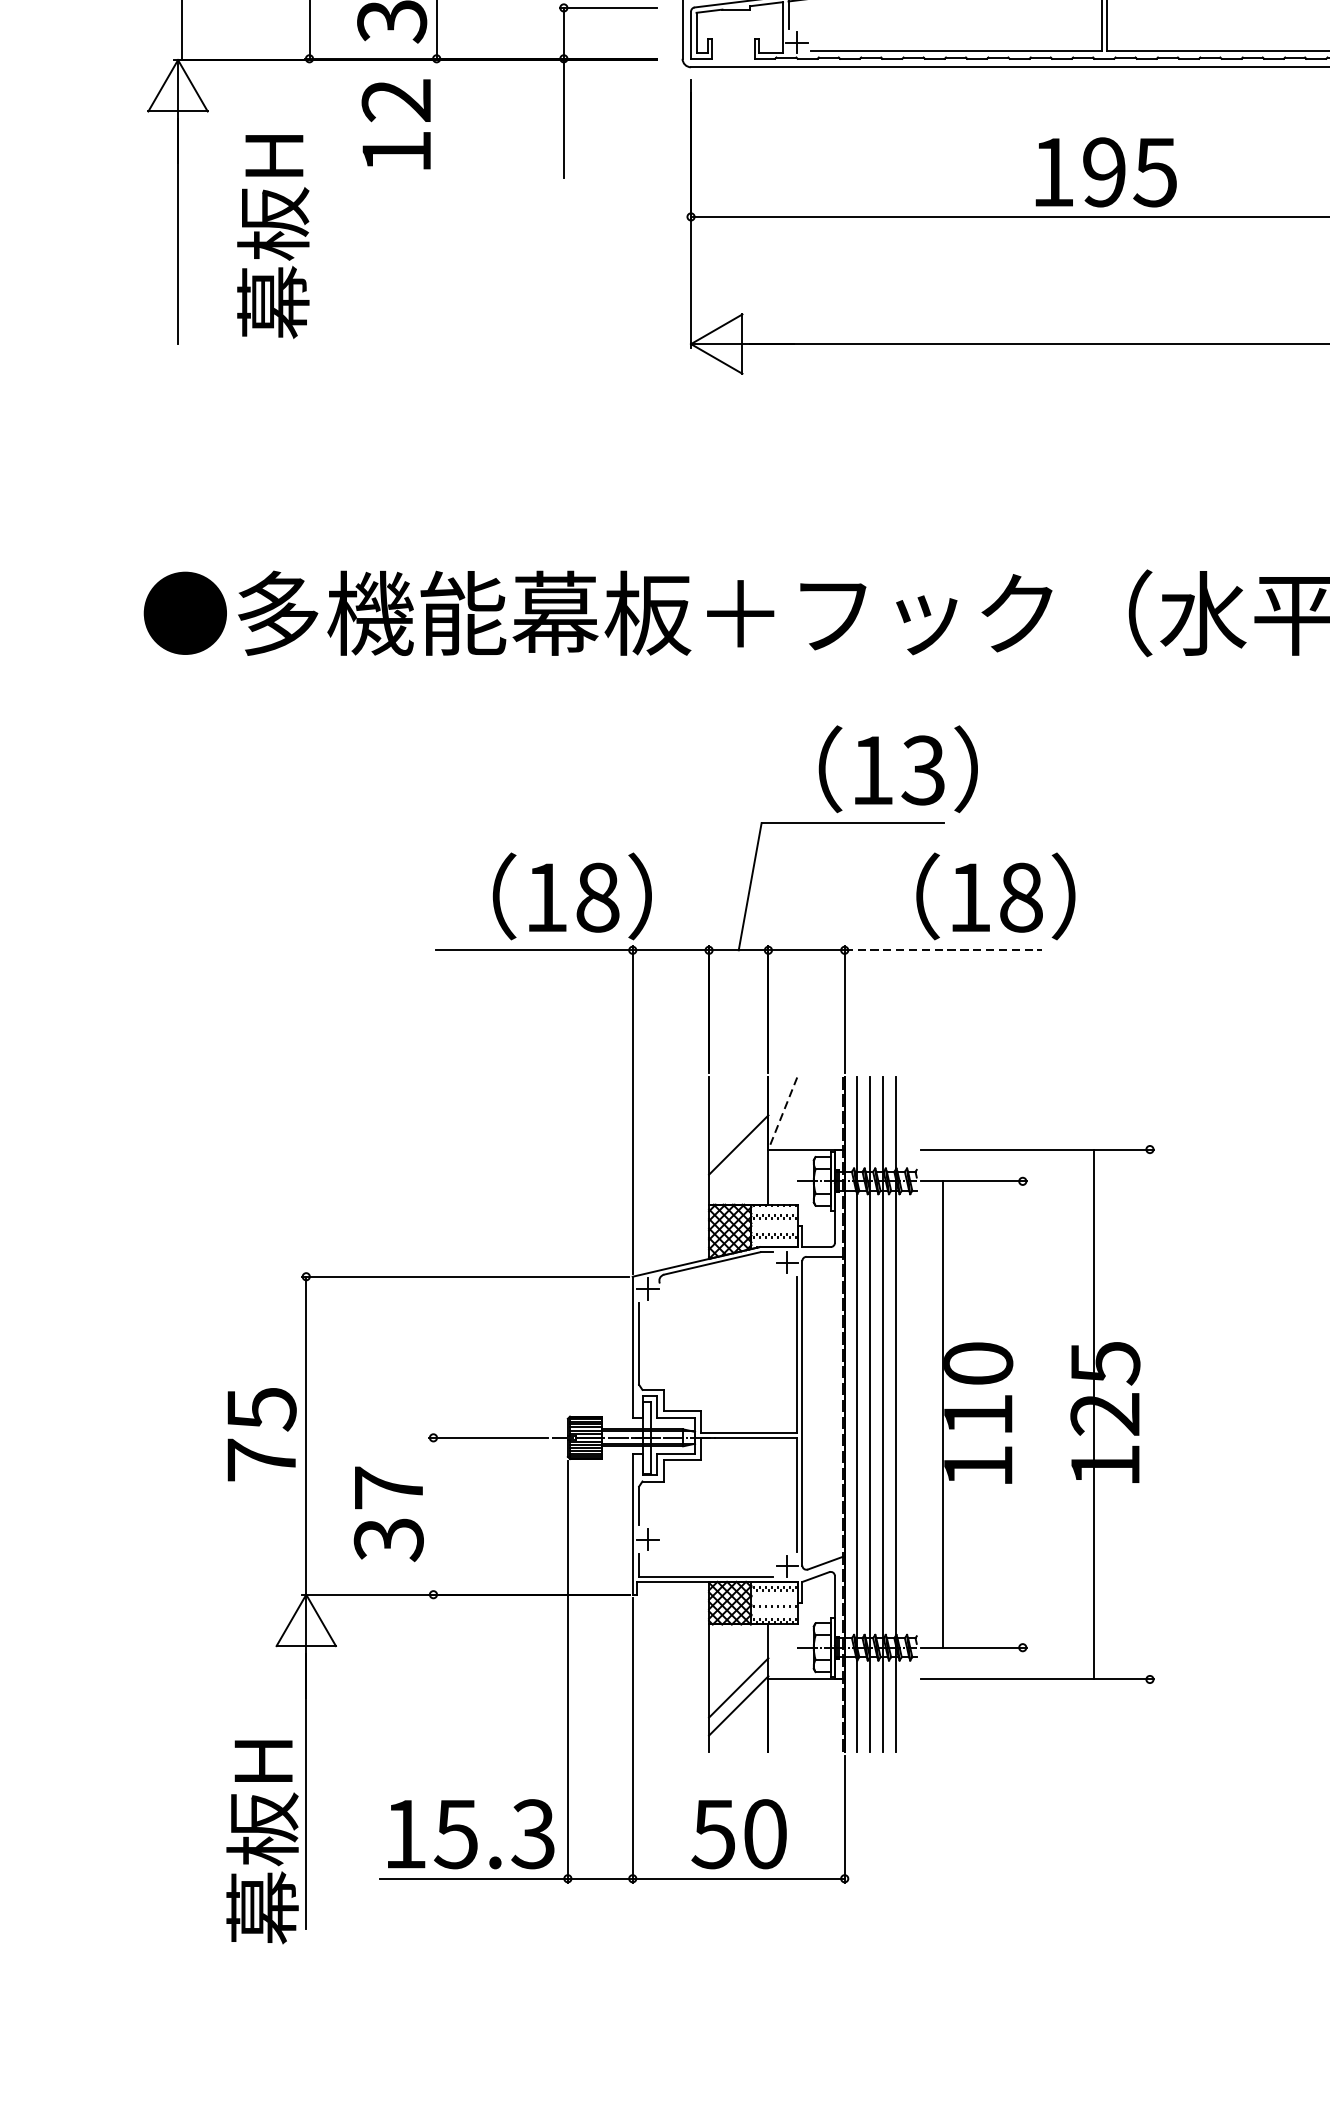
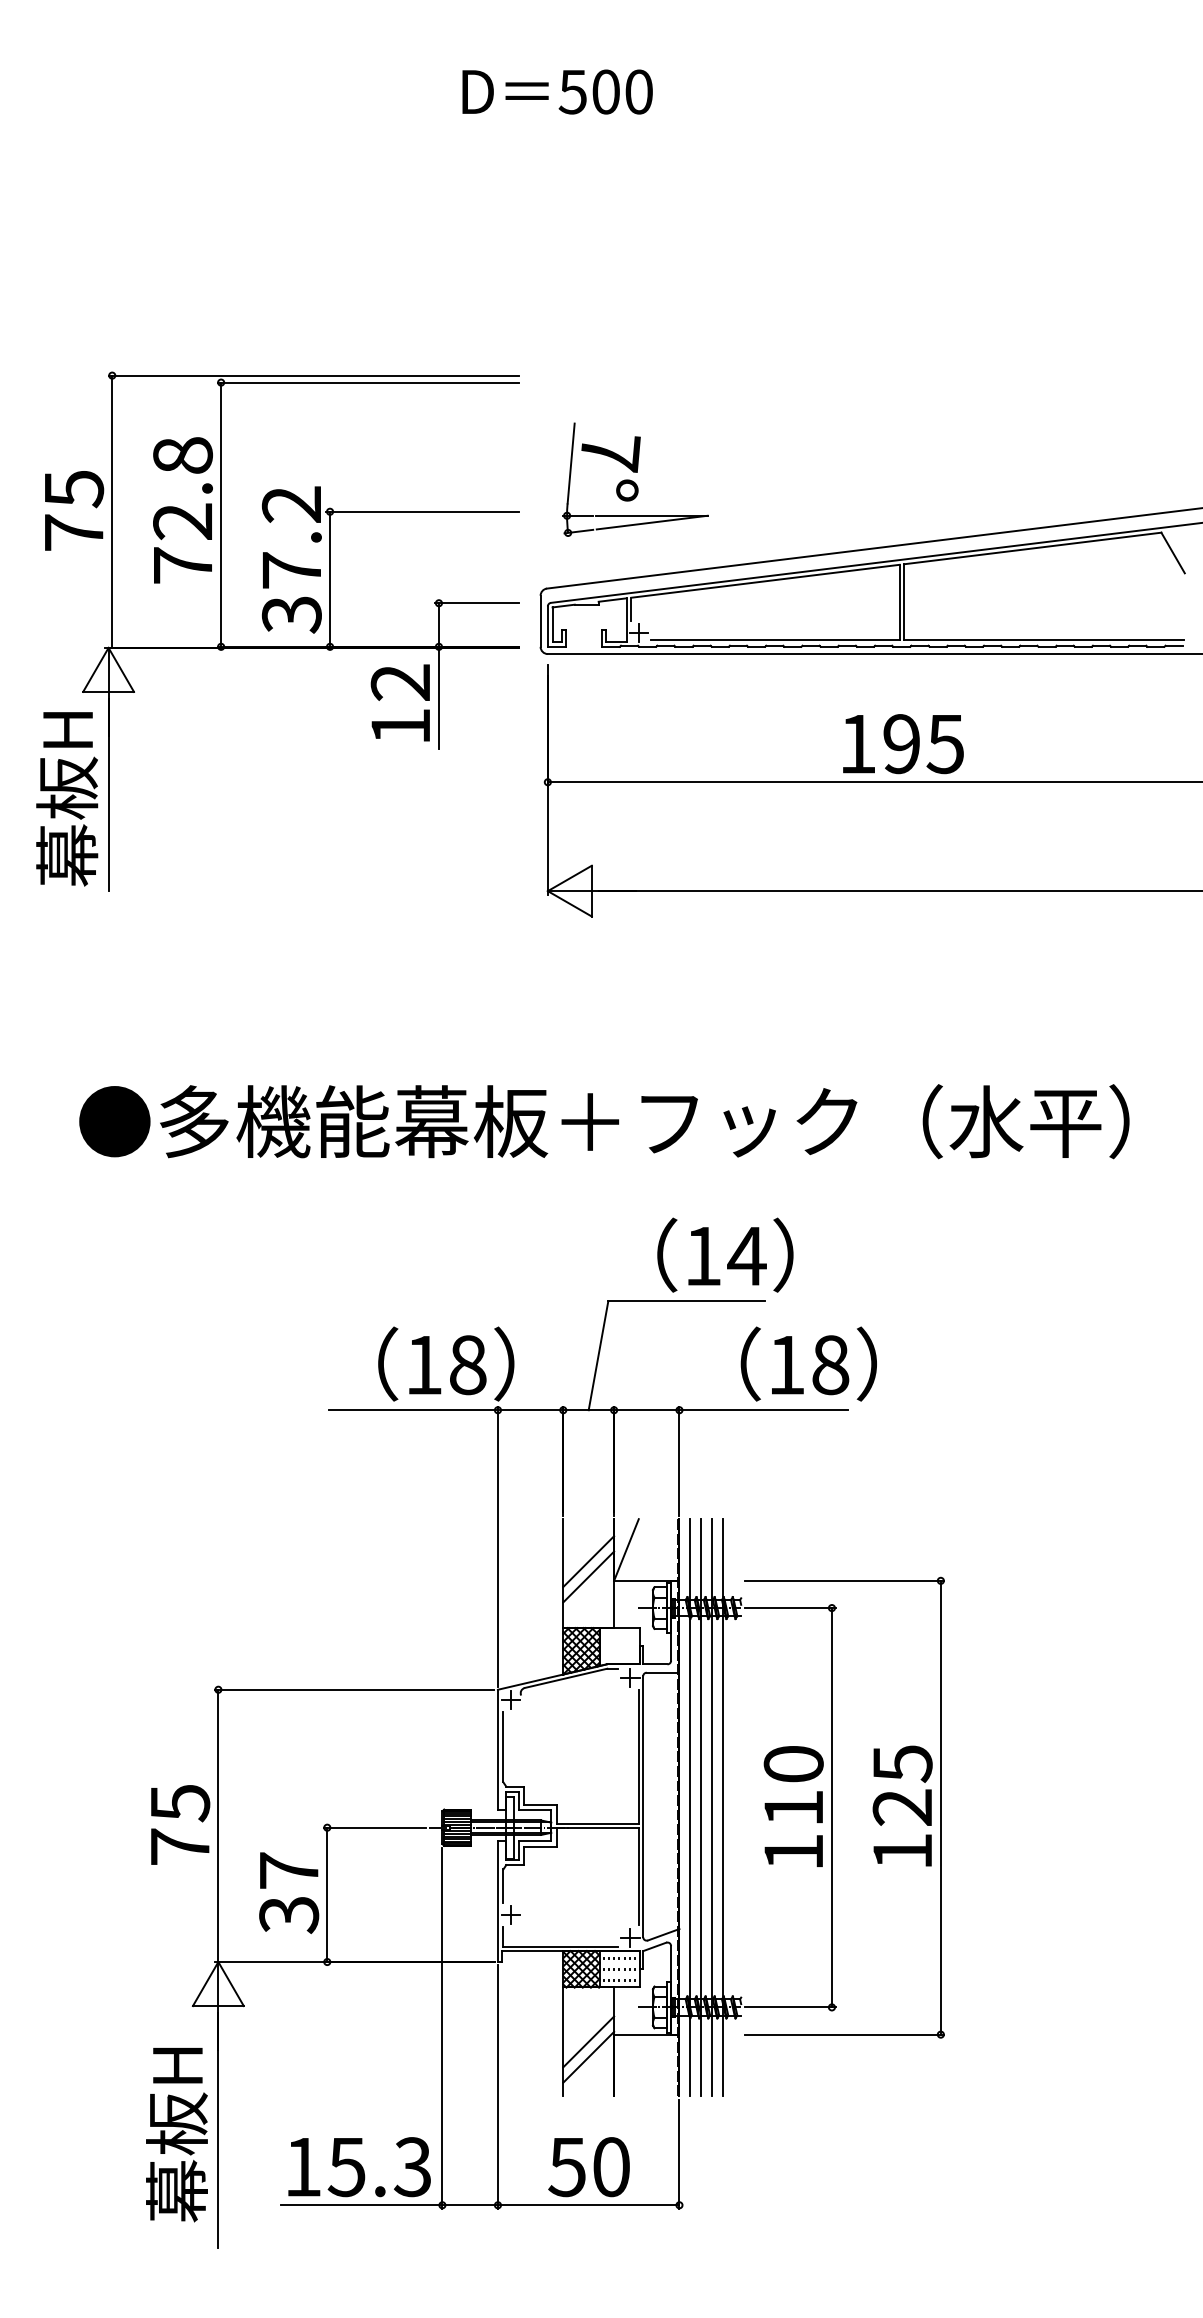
text: (395, 123) -> (399, 702), moved
text: (273, 237) -> (67, 799), moved
text: (923, 770) -> (746, 1256), 13 -> 14
line: (944, 950) -> (764, 1410), dashed -> solid
line: (782, 1114) -> (626, 1550), dashed -> solid
line: (738, 1126) -> (588, 1561), added
line: (942, 1414) -> (831, 1807), moved
line: (1093, 1414) -> (940, 1807), moved
line: (433, 1515) -> (327, 1894), added
text: (262, 1842) -> (176, 2135), moved

